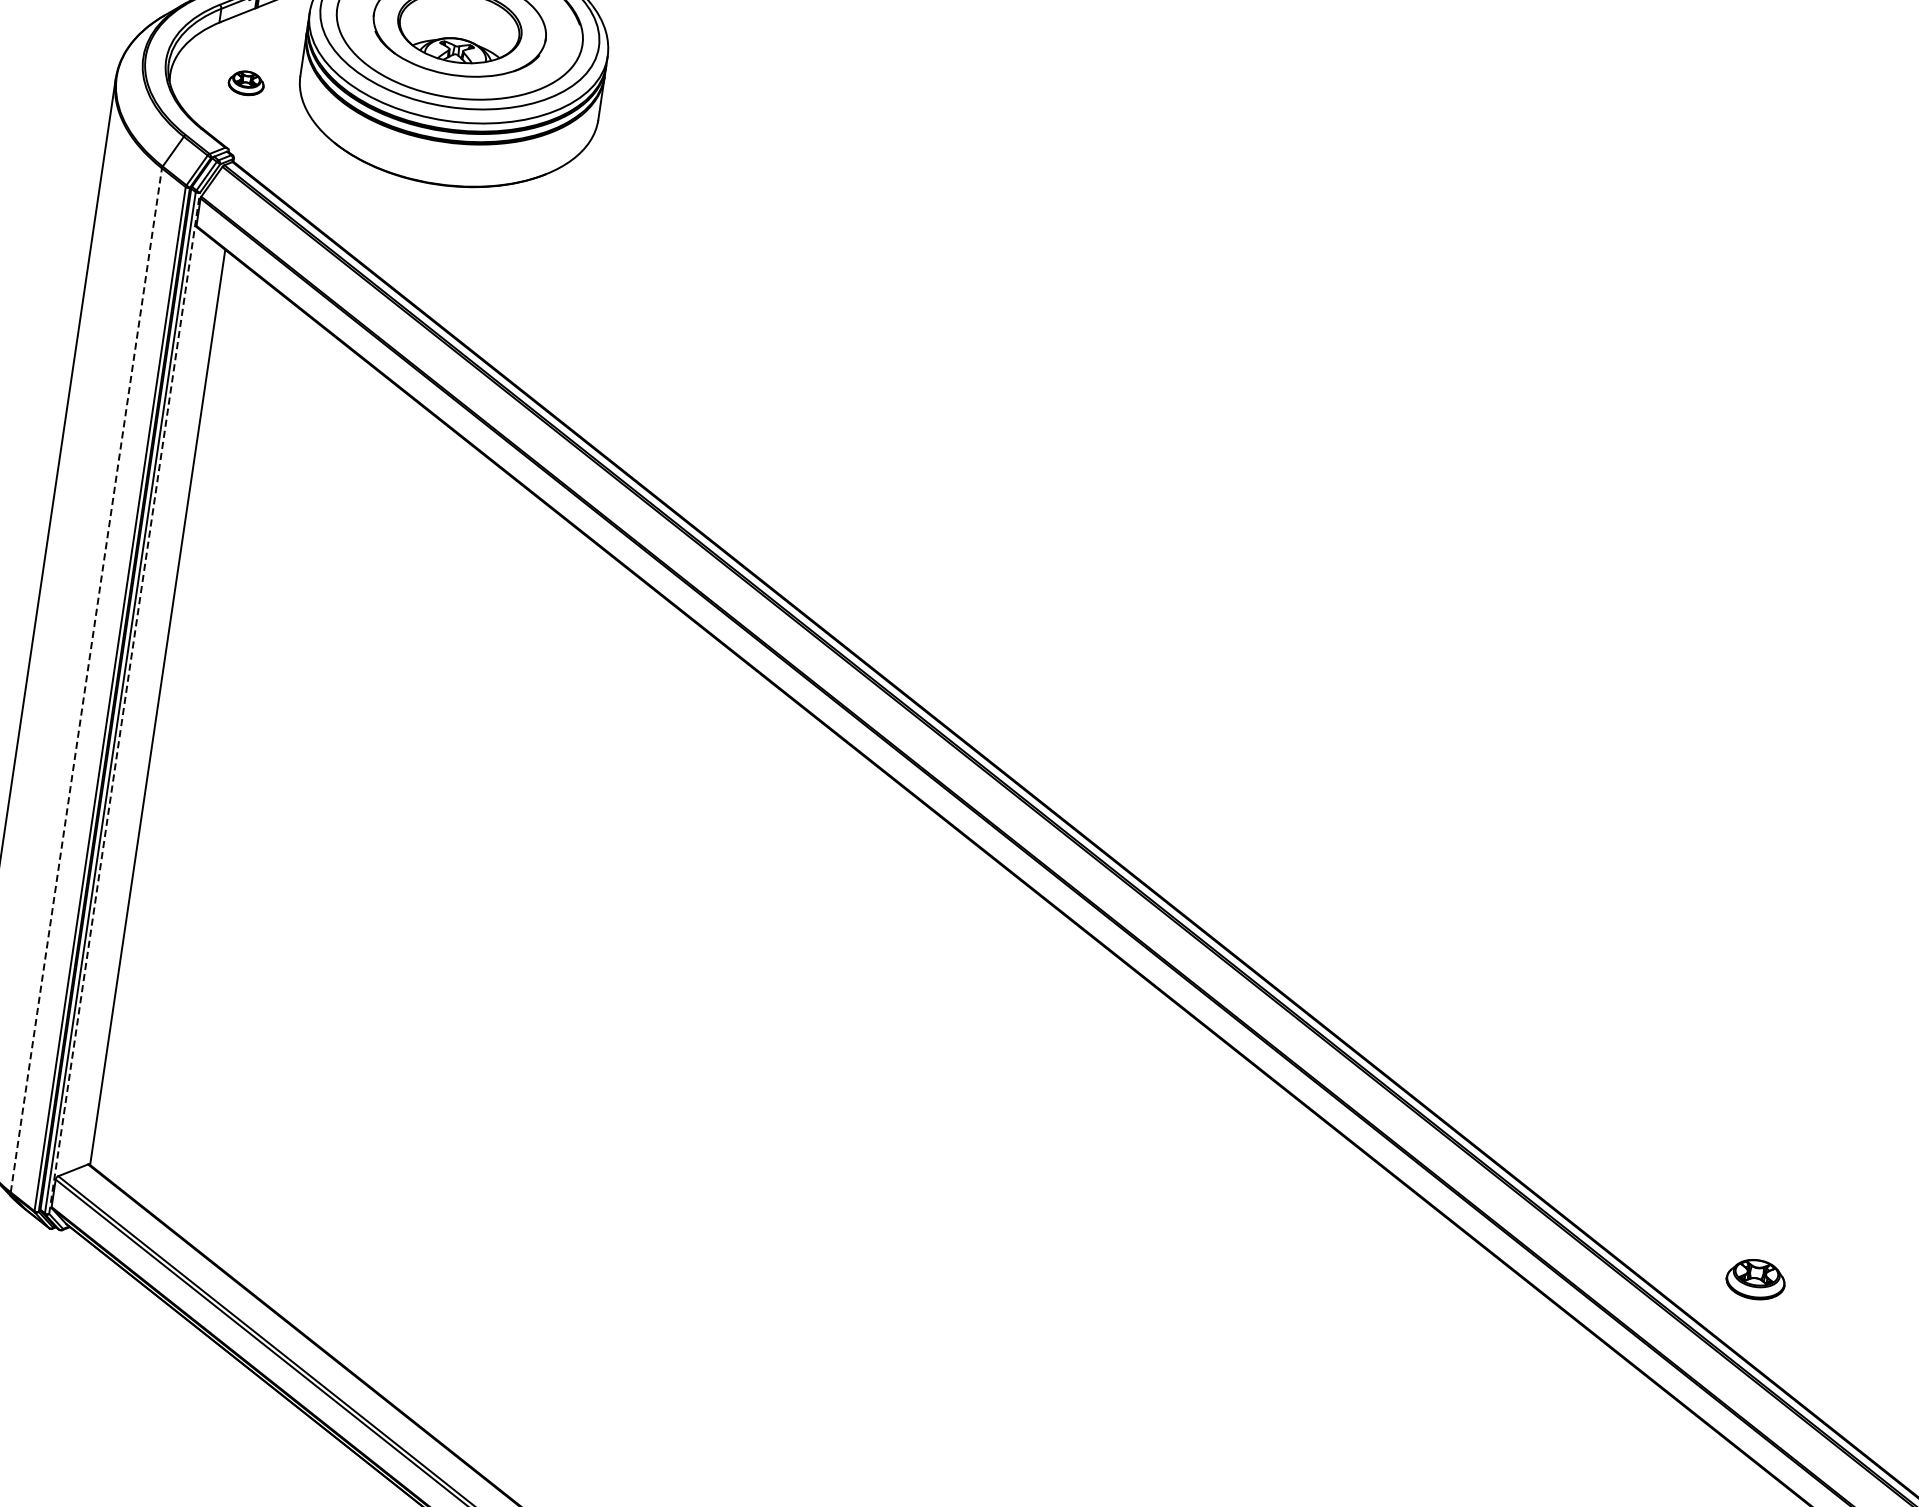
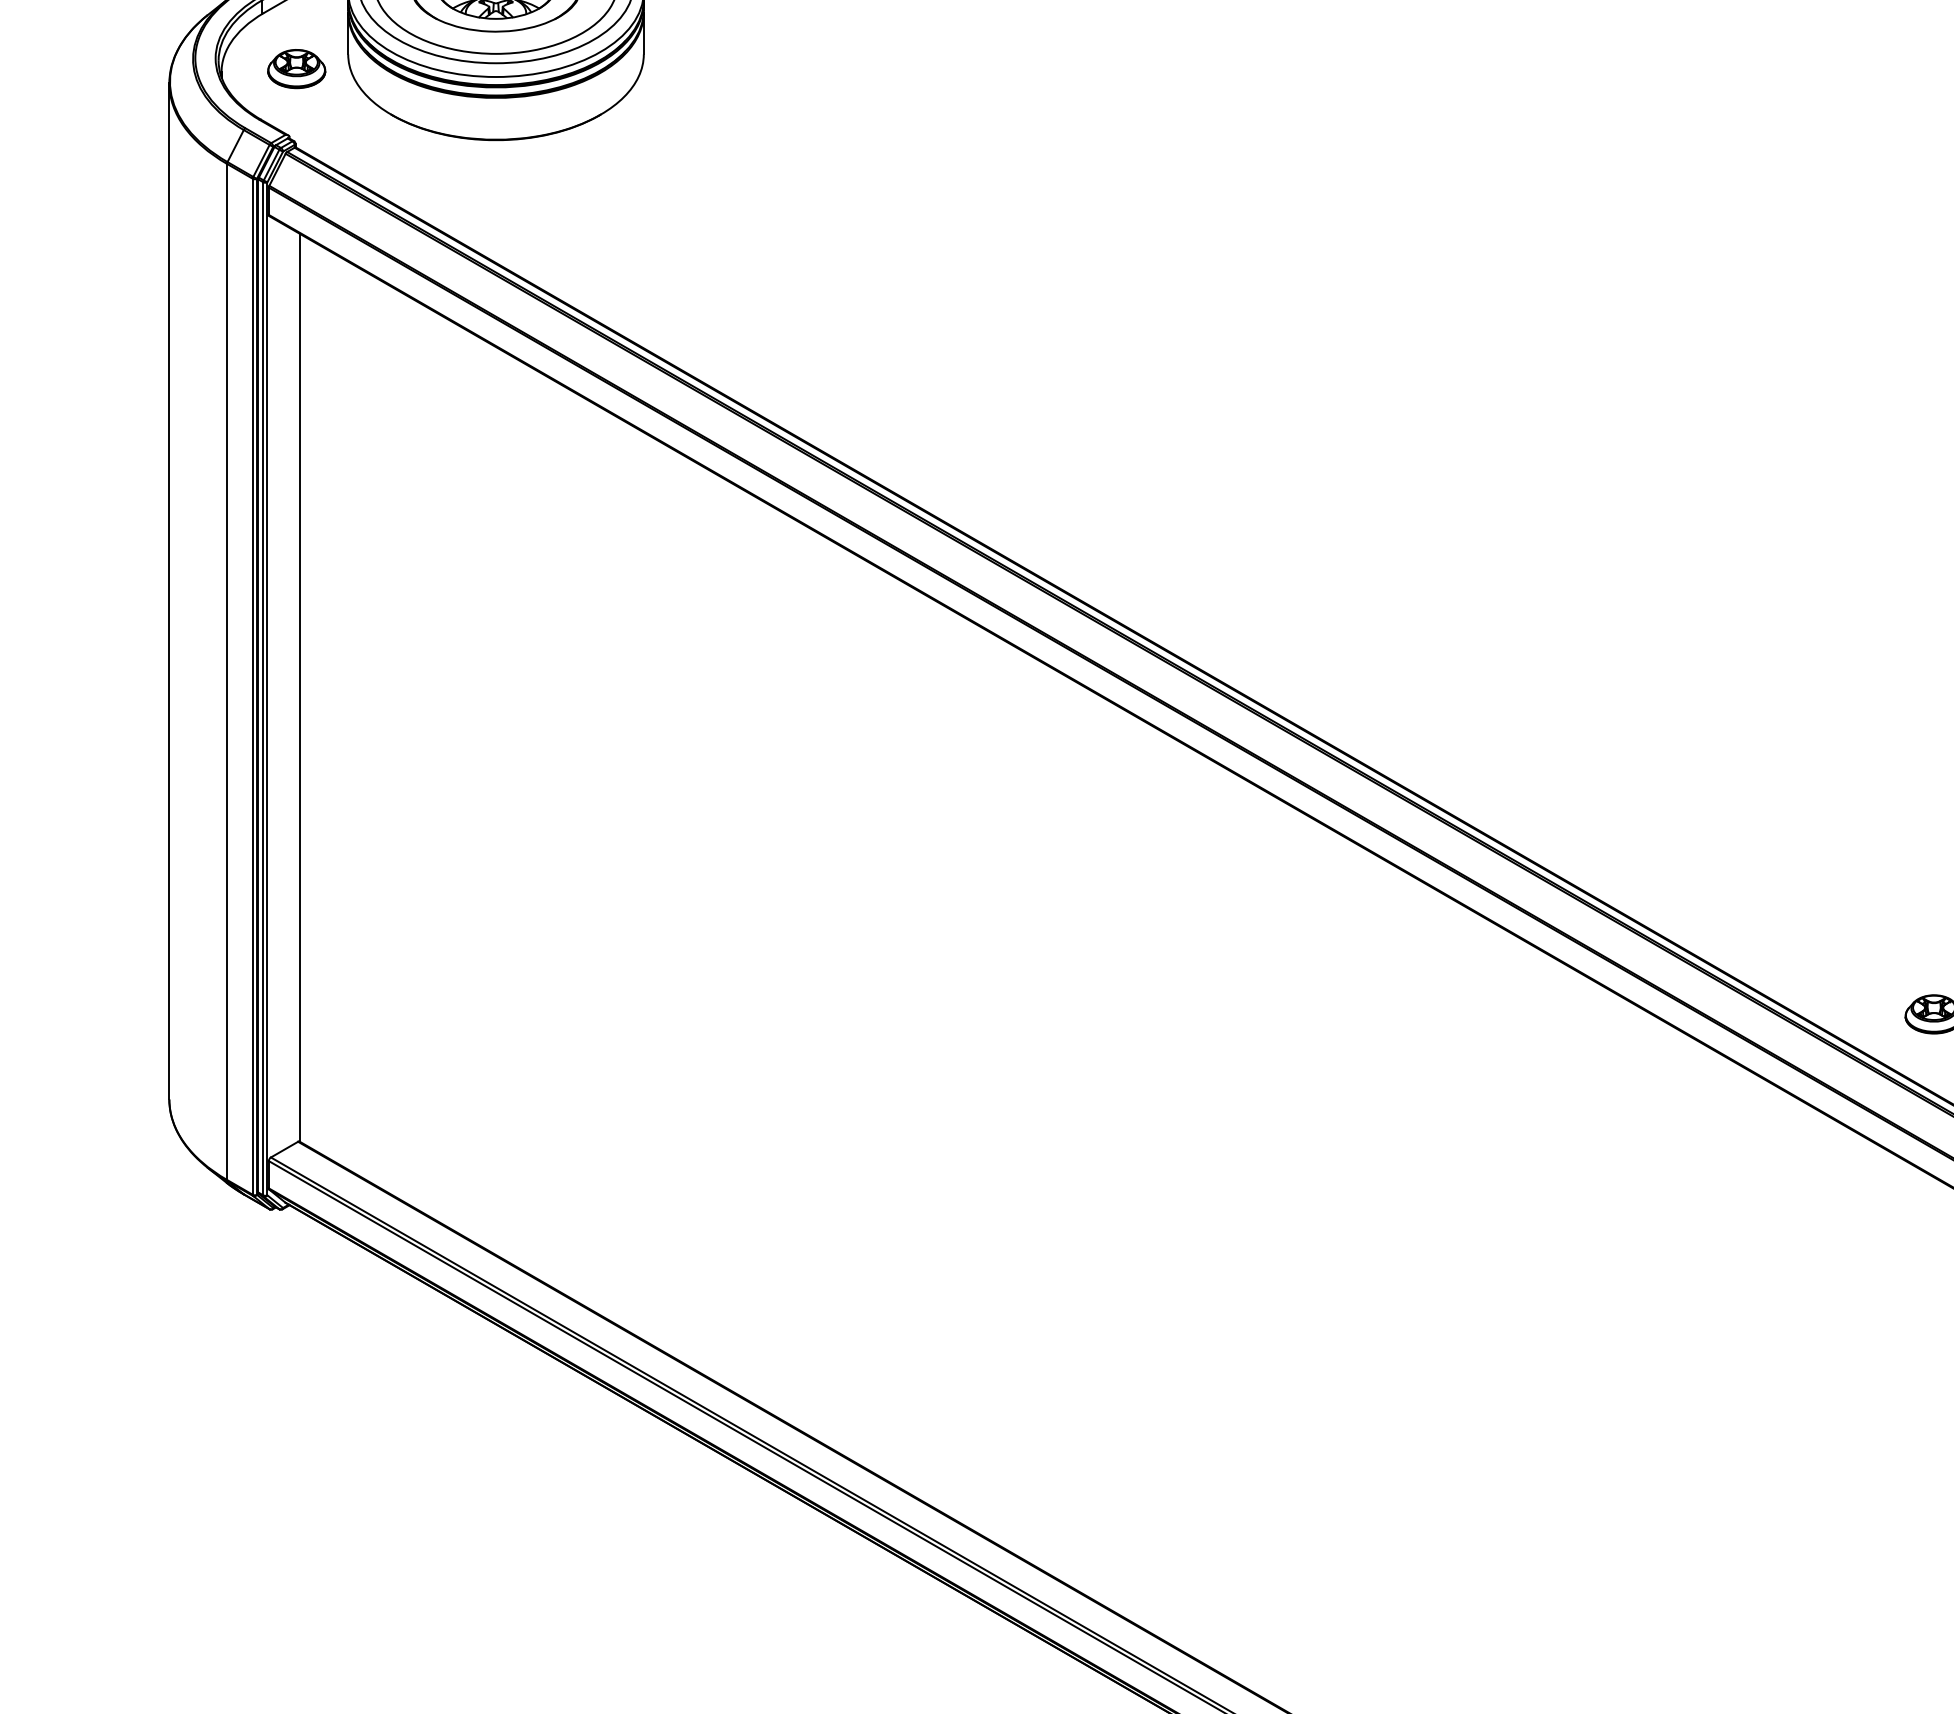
part: (246, 83) -> (296, 69), size x1.67
line: (86, 679) -> (227, 671), dashed -> solid
line: (124, 703) -> (267, 688), dashed -> solid

